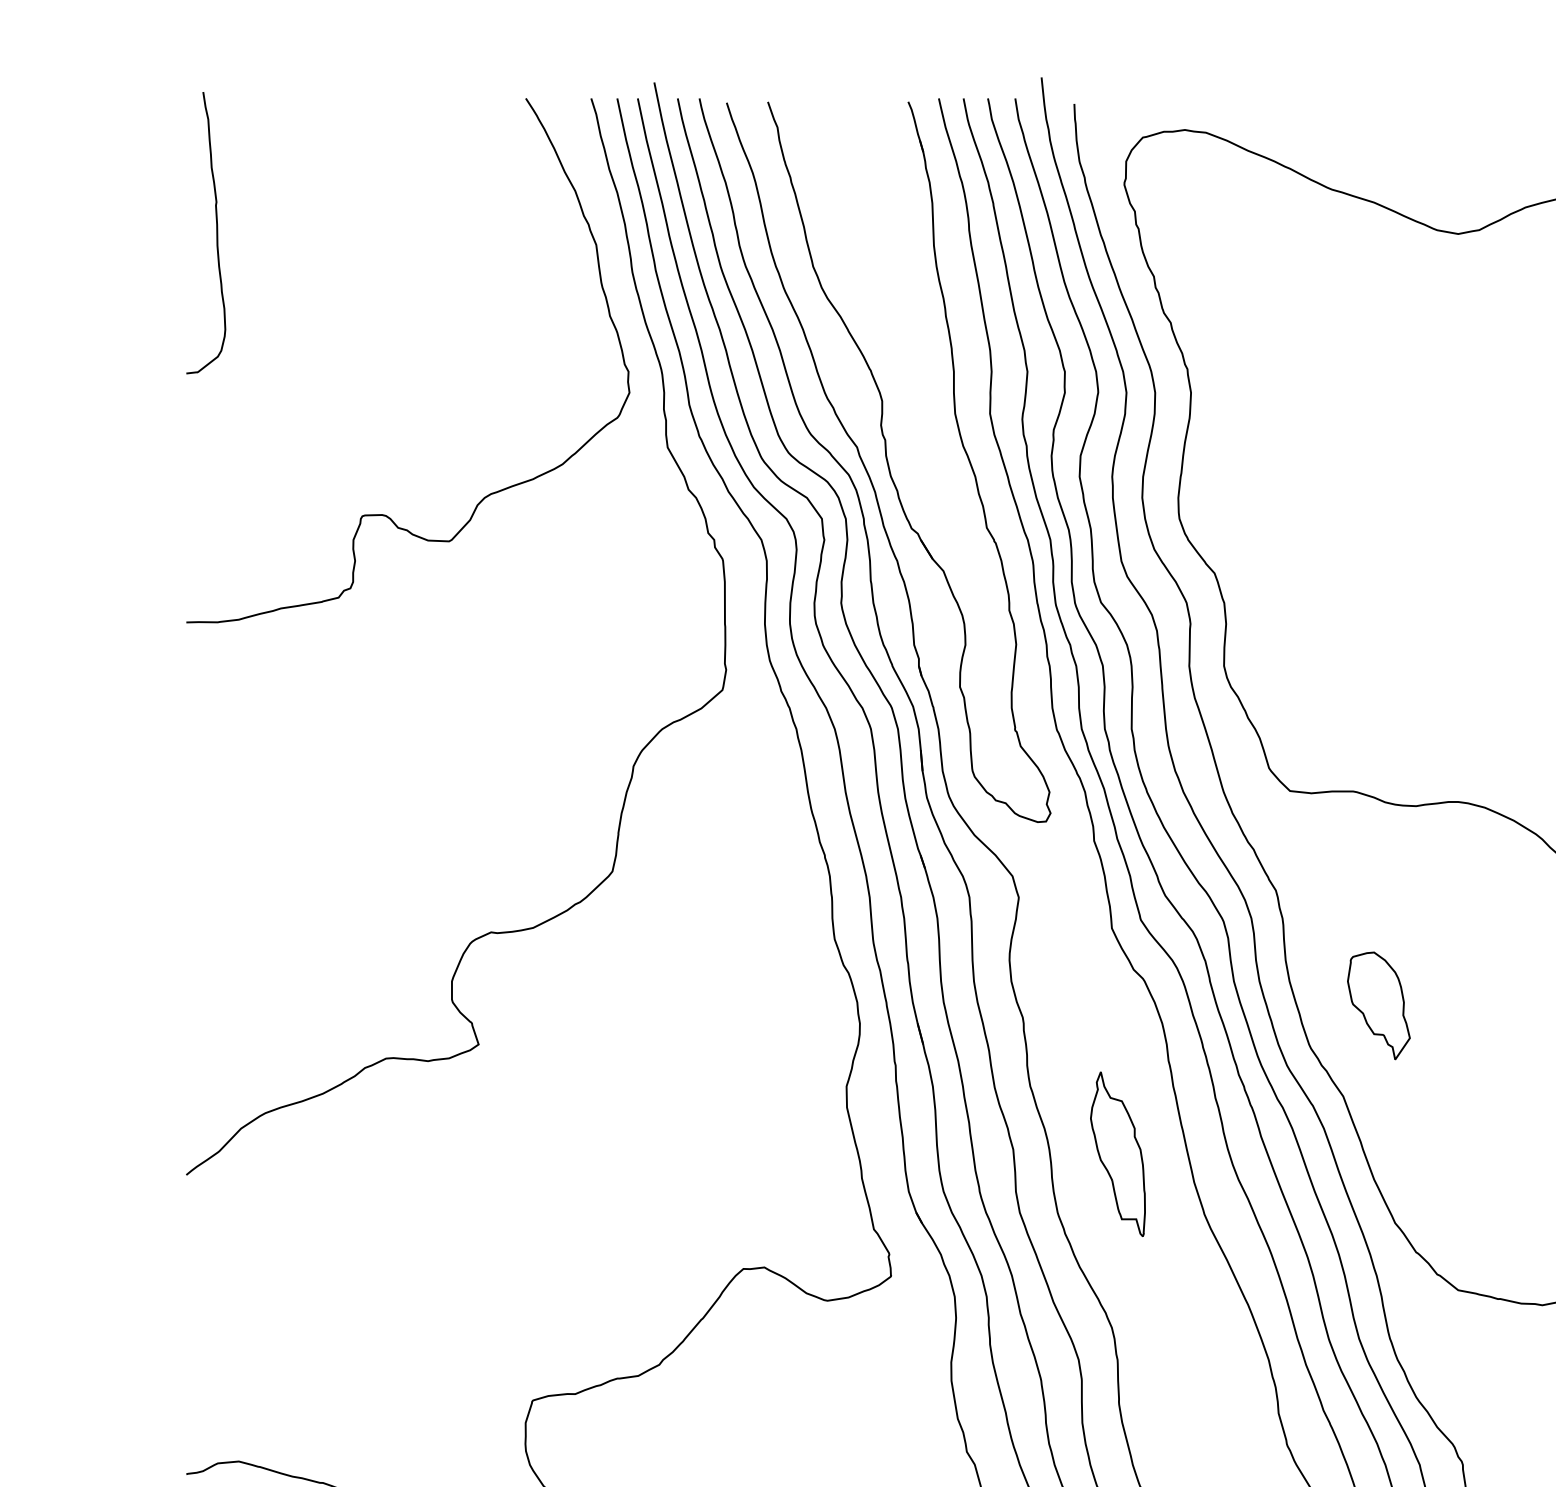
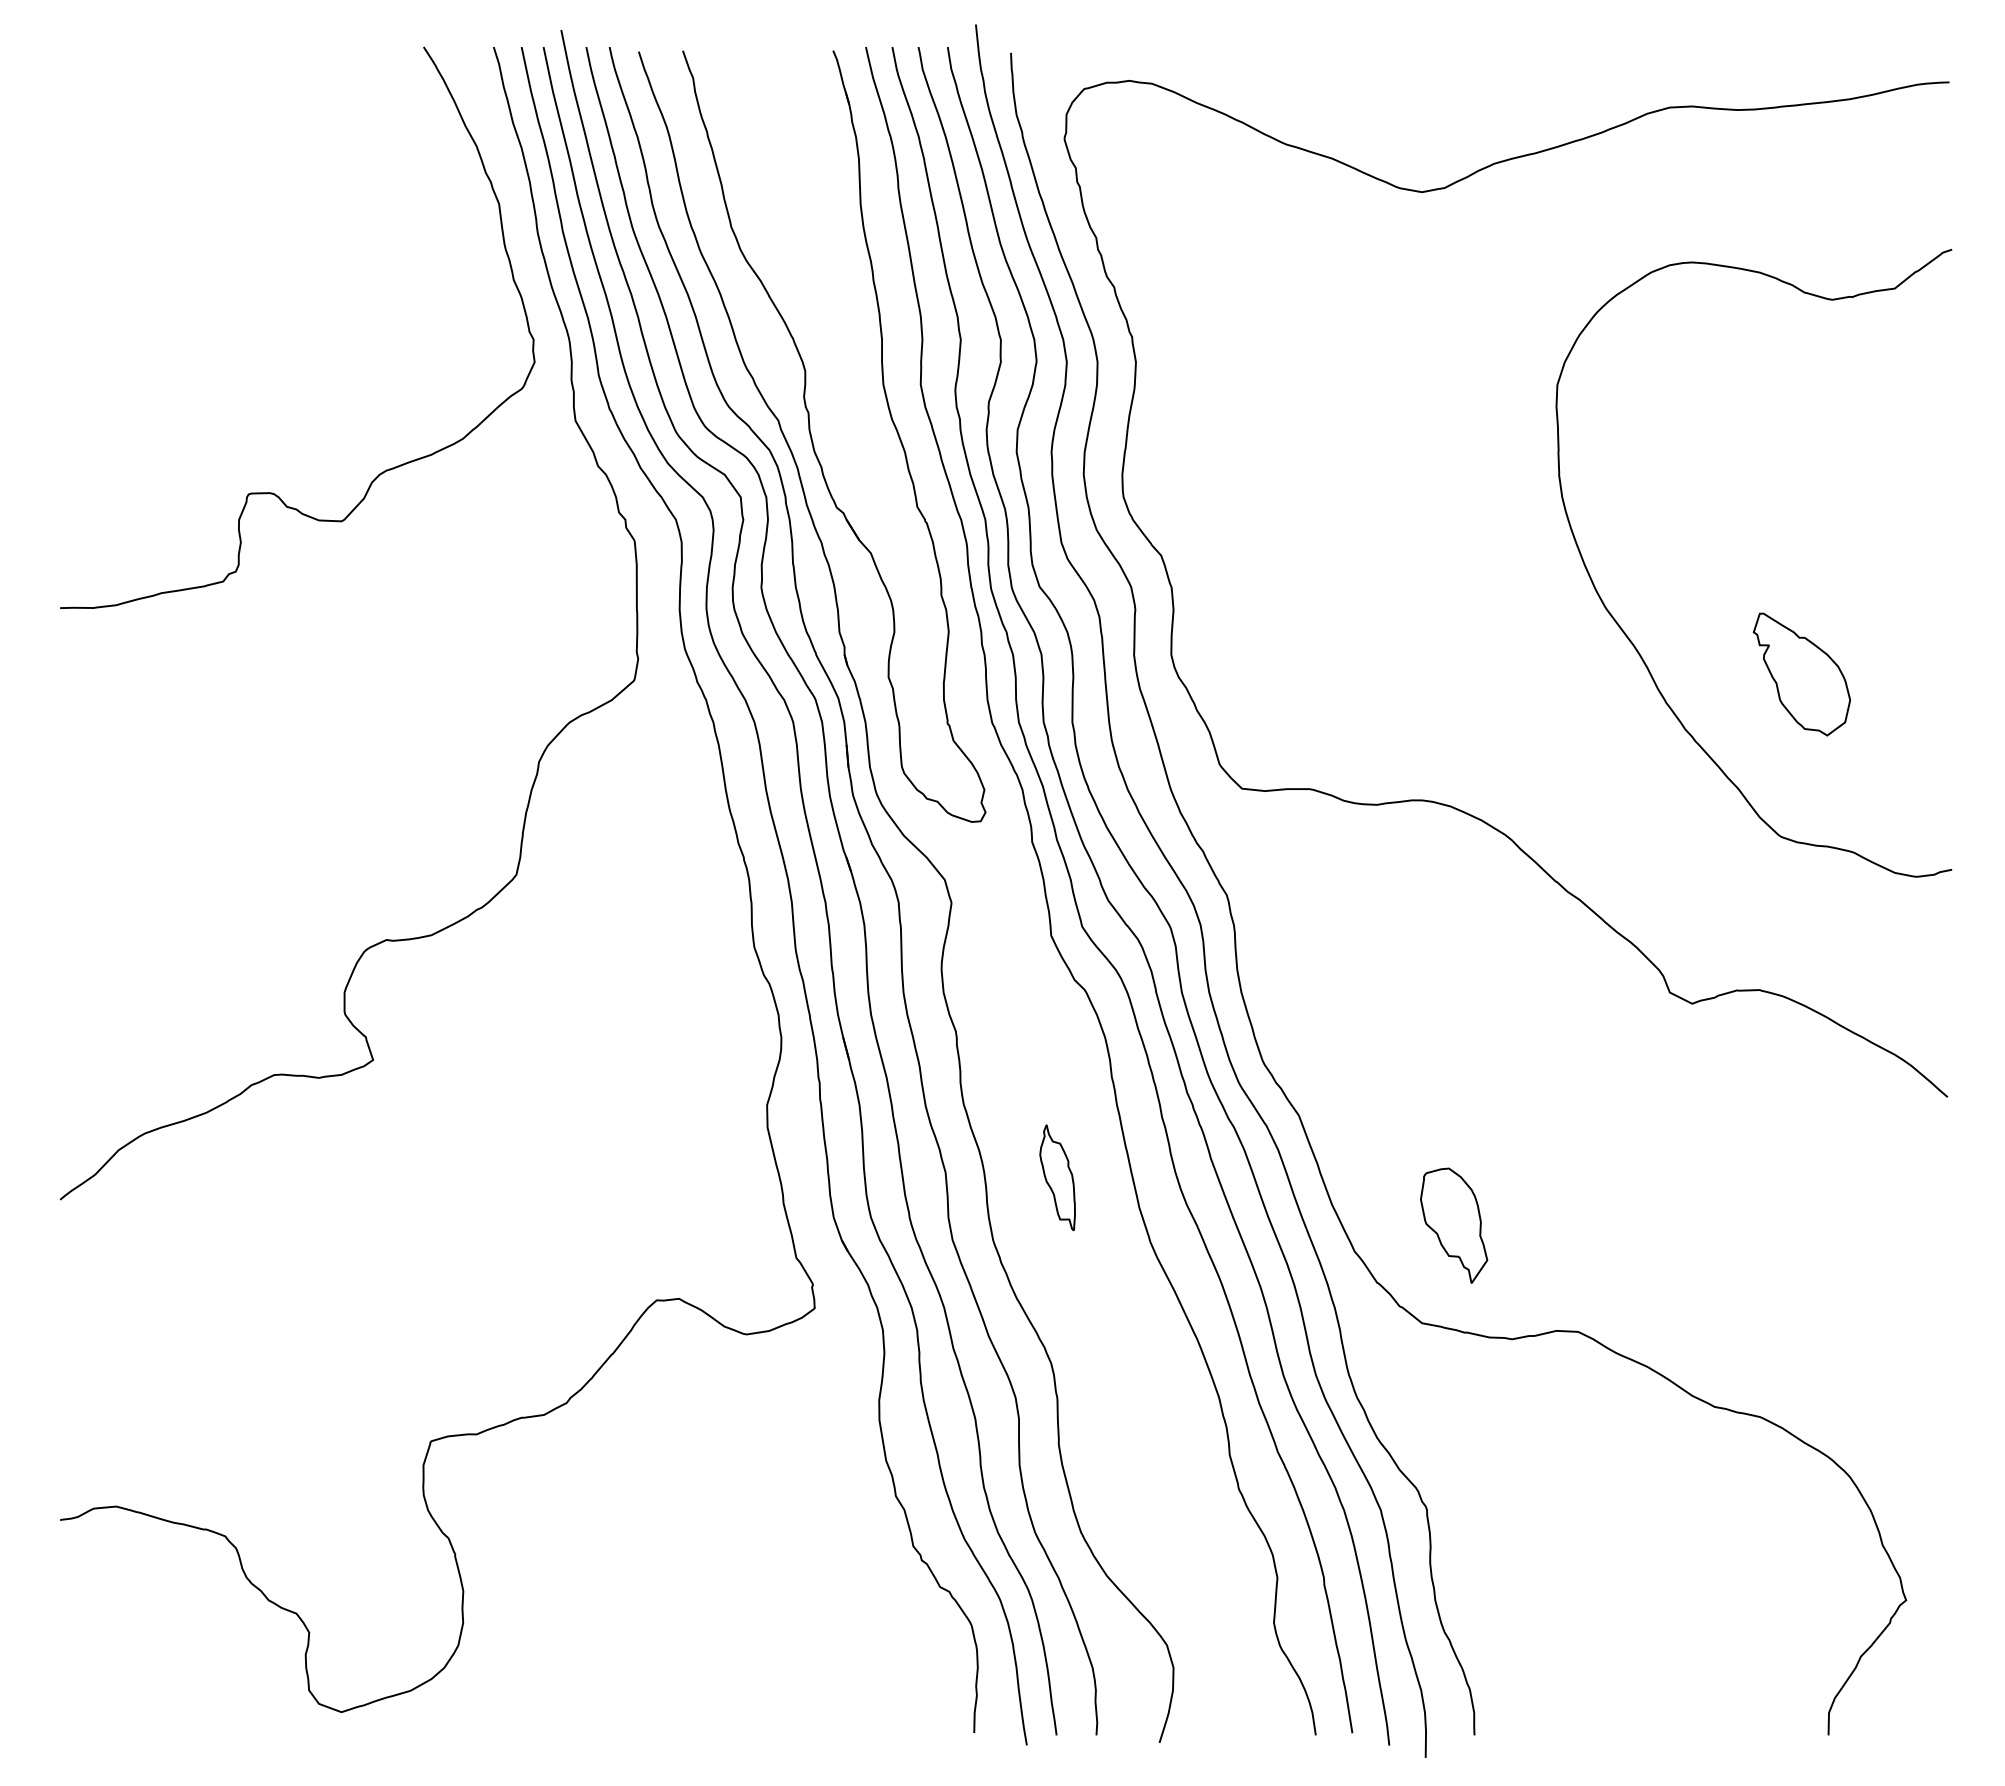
curve: (216, 233) -> (92, 191), removed
part: (1379, 1005) -> (1454, 1225), moved
part: (1117, 1154) -> (1057, 1177), size x0.6

